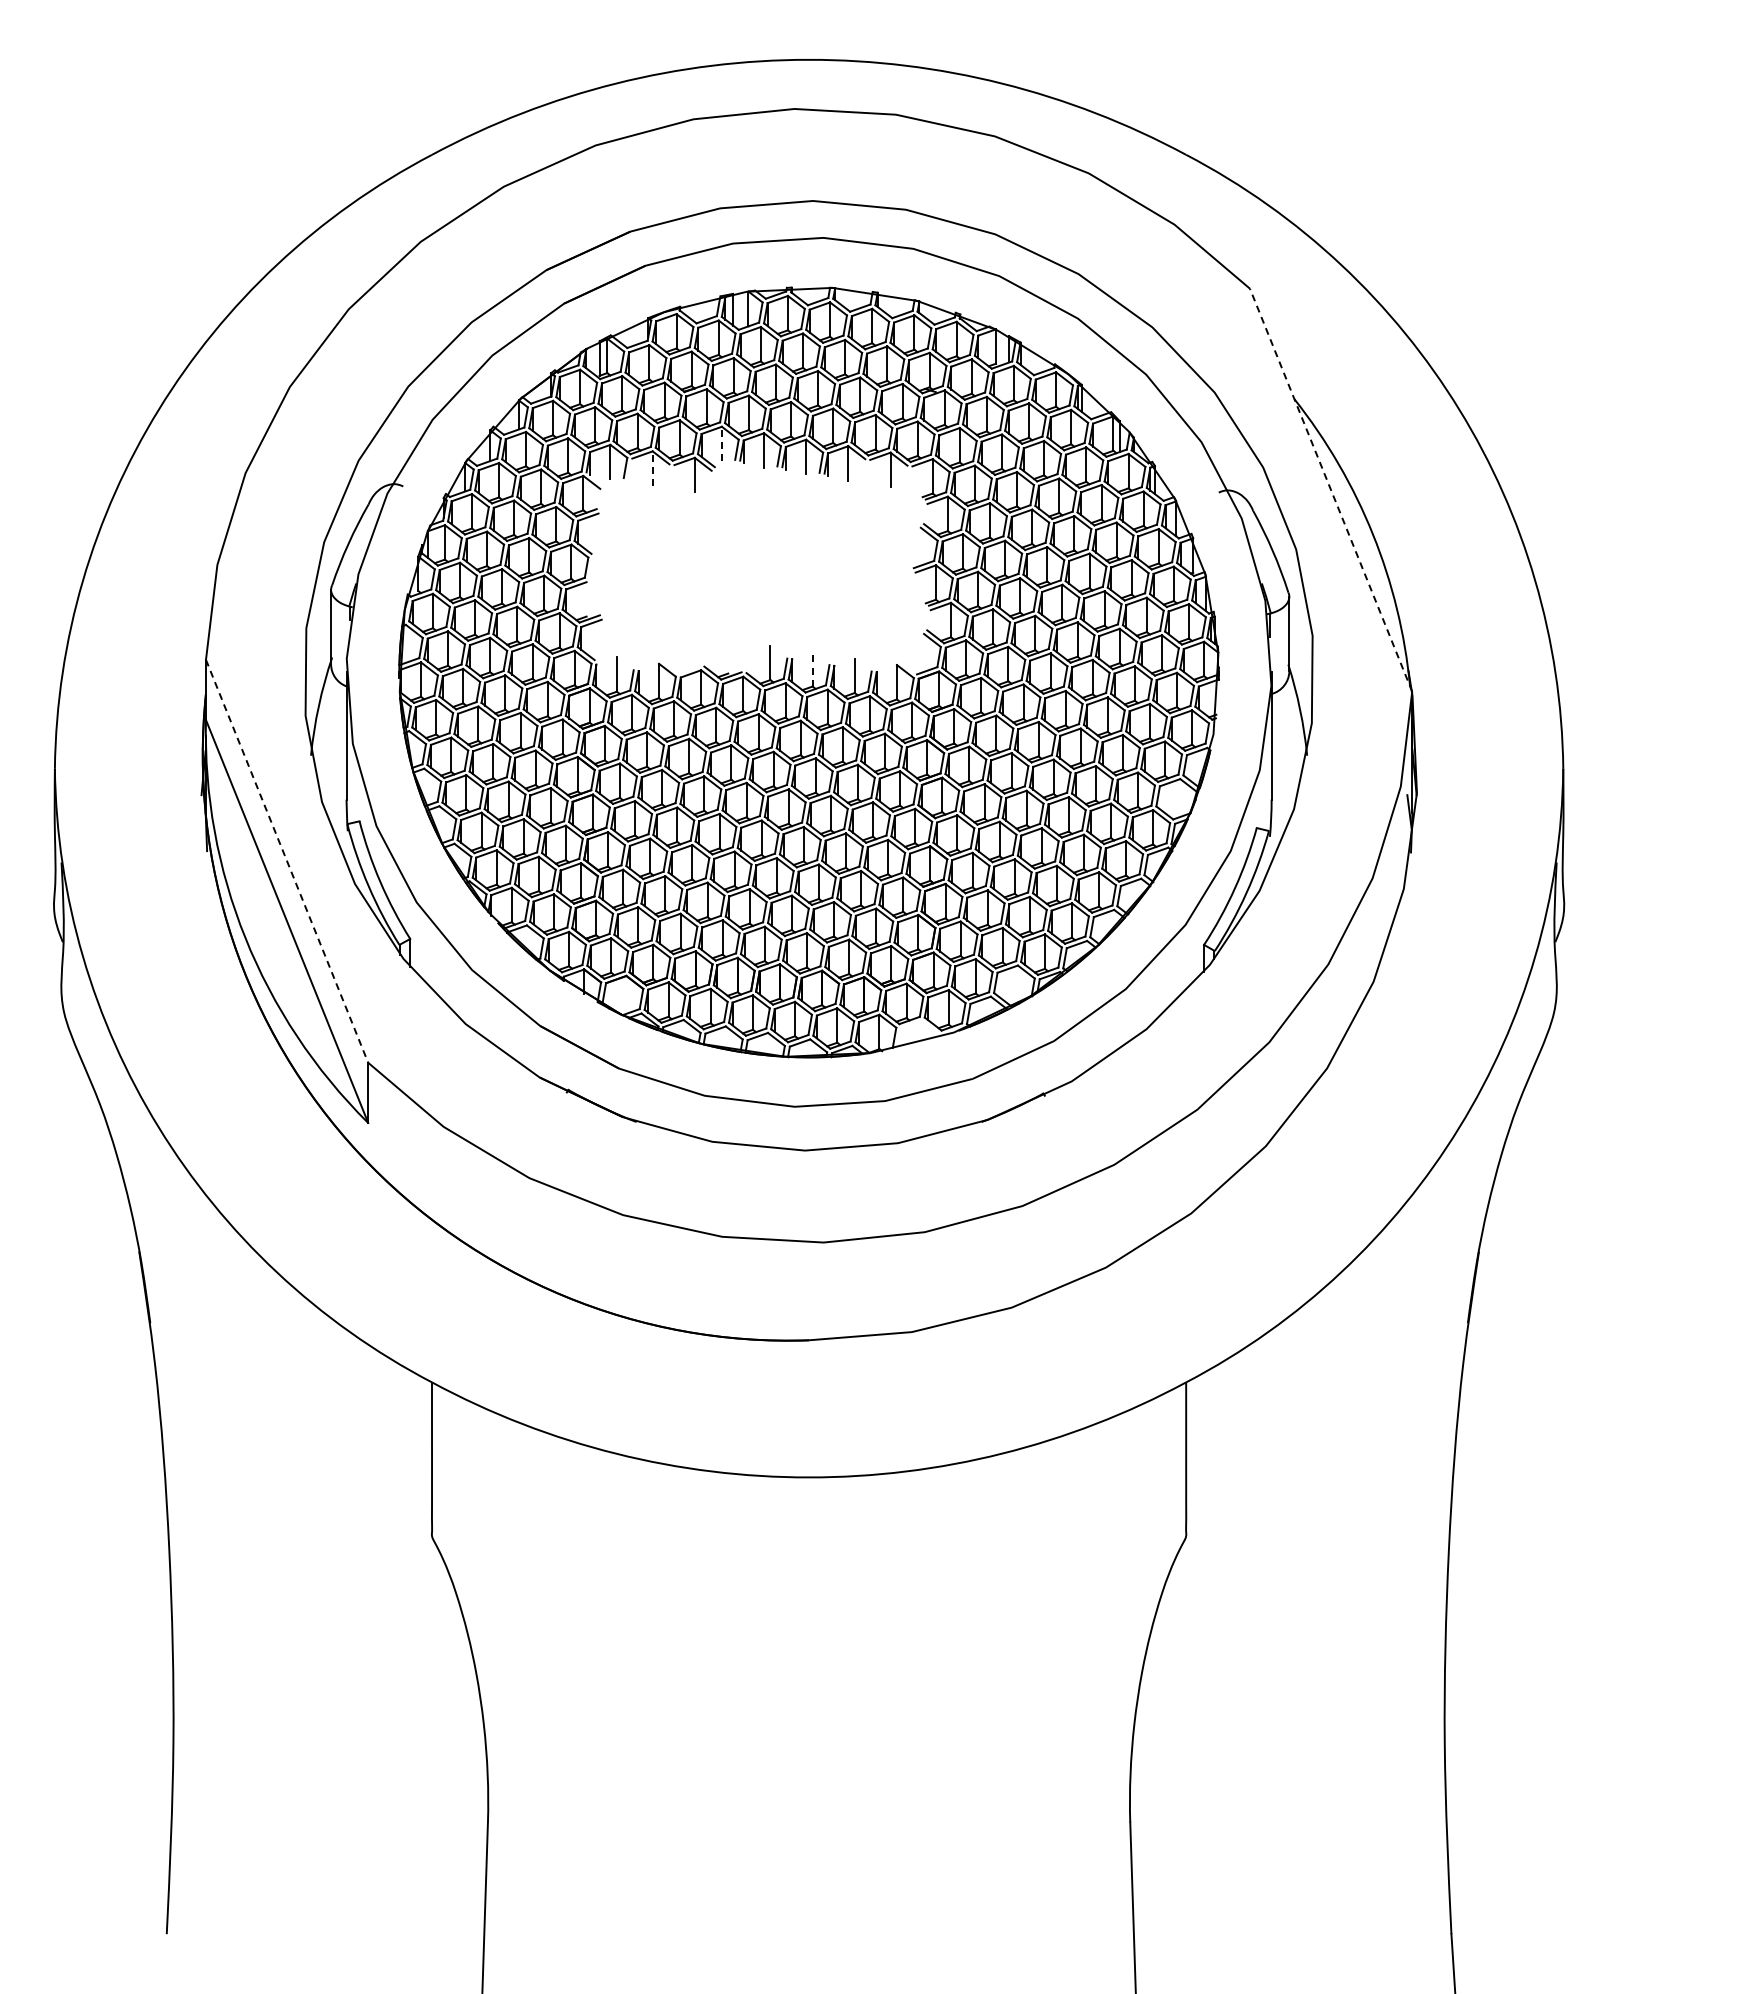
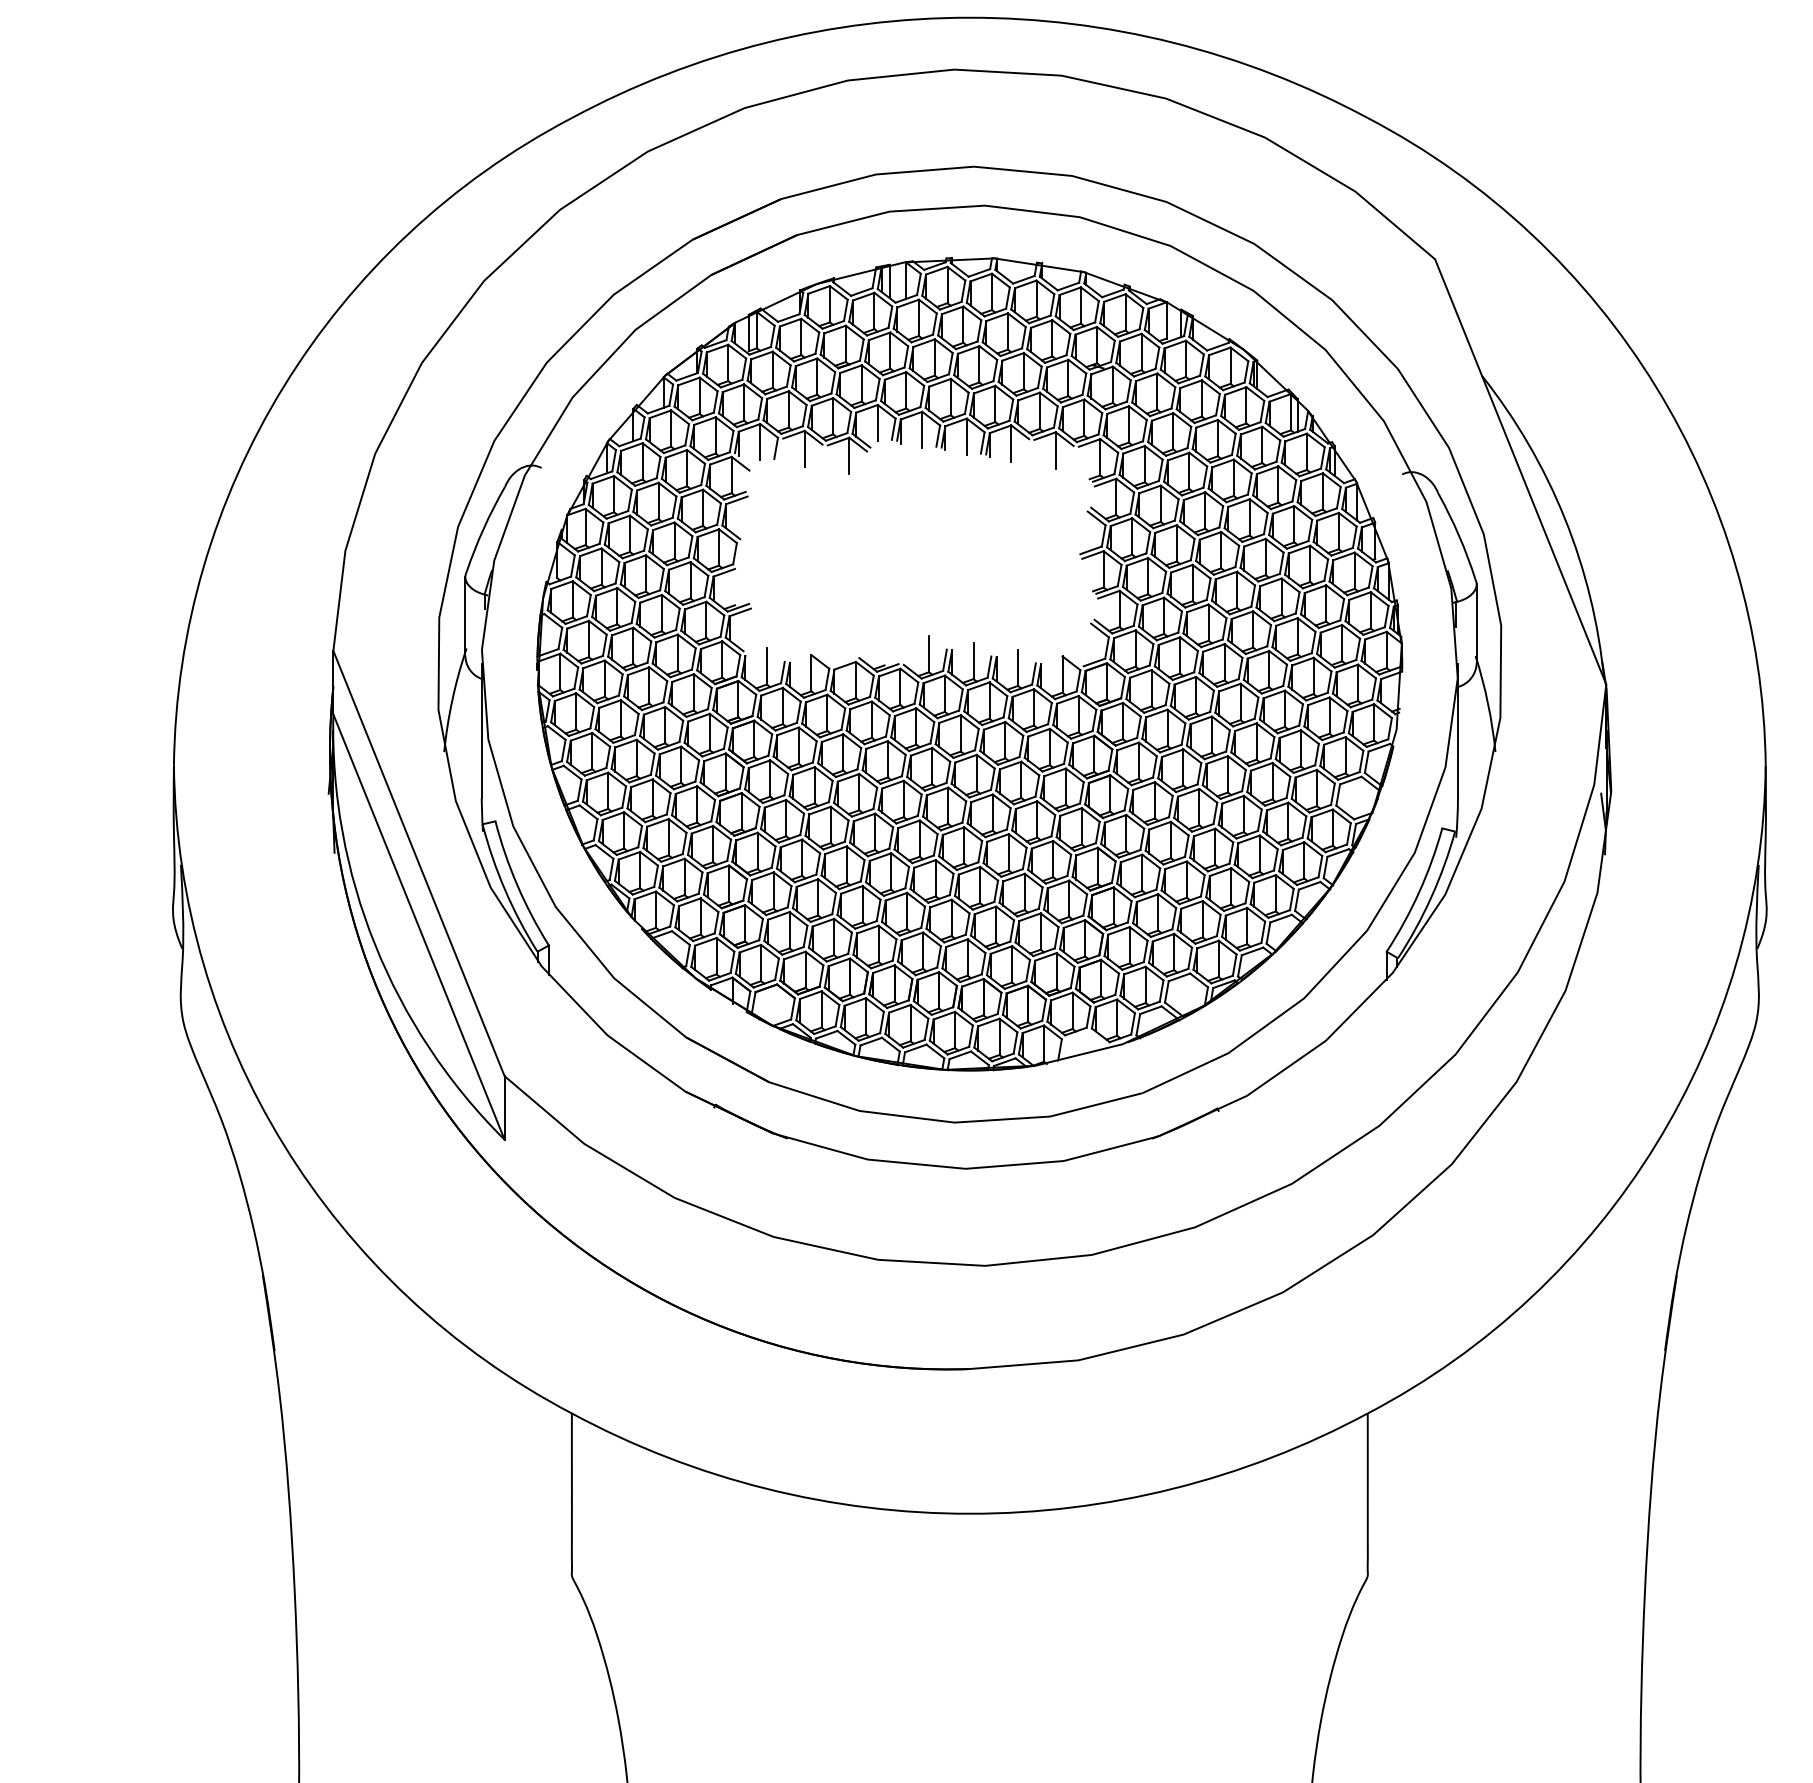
line: (721, 443) -> (877, 422), dashed -> solid
line: (652, 468) -> (804, 449), dashed -> solid
line: (1330, 489) -> (1520, 471), dashed -> solid
line: (812, 668) -> (973, 660), dashed -> solid
line: (287, 861) -> (419, 863), dashed -> solid

